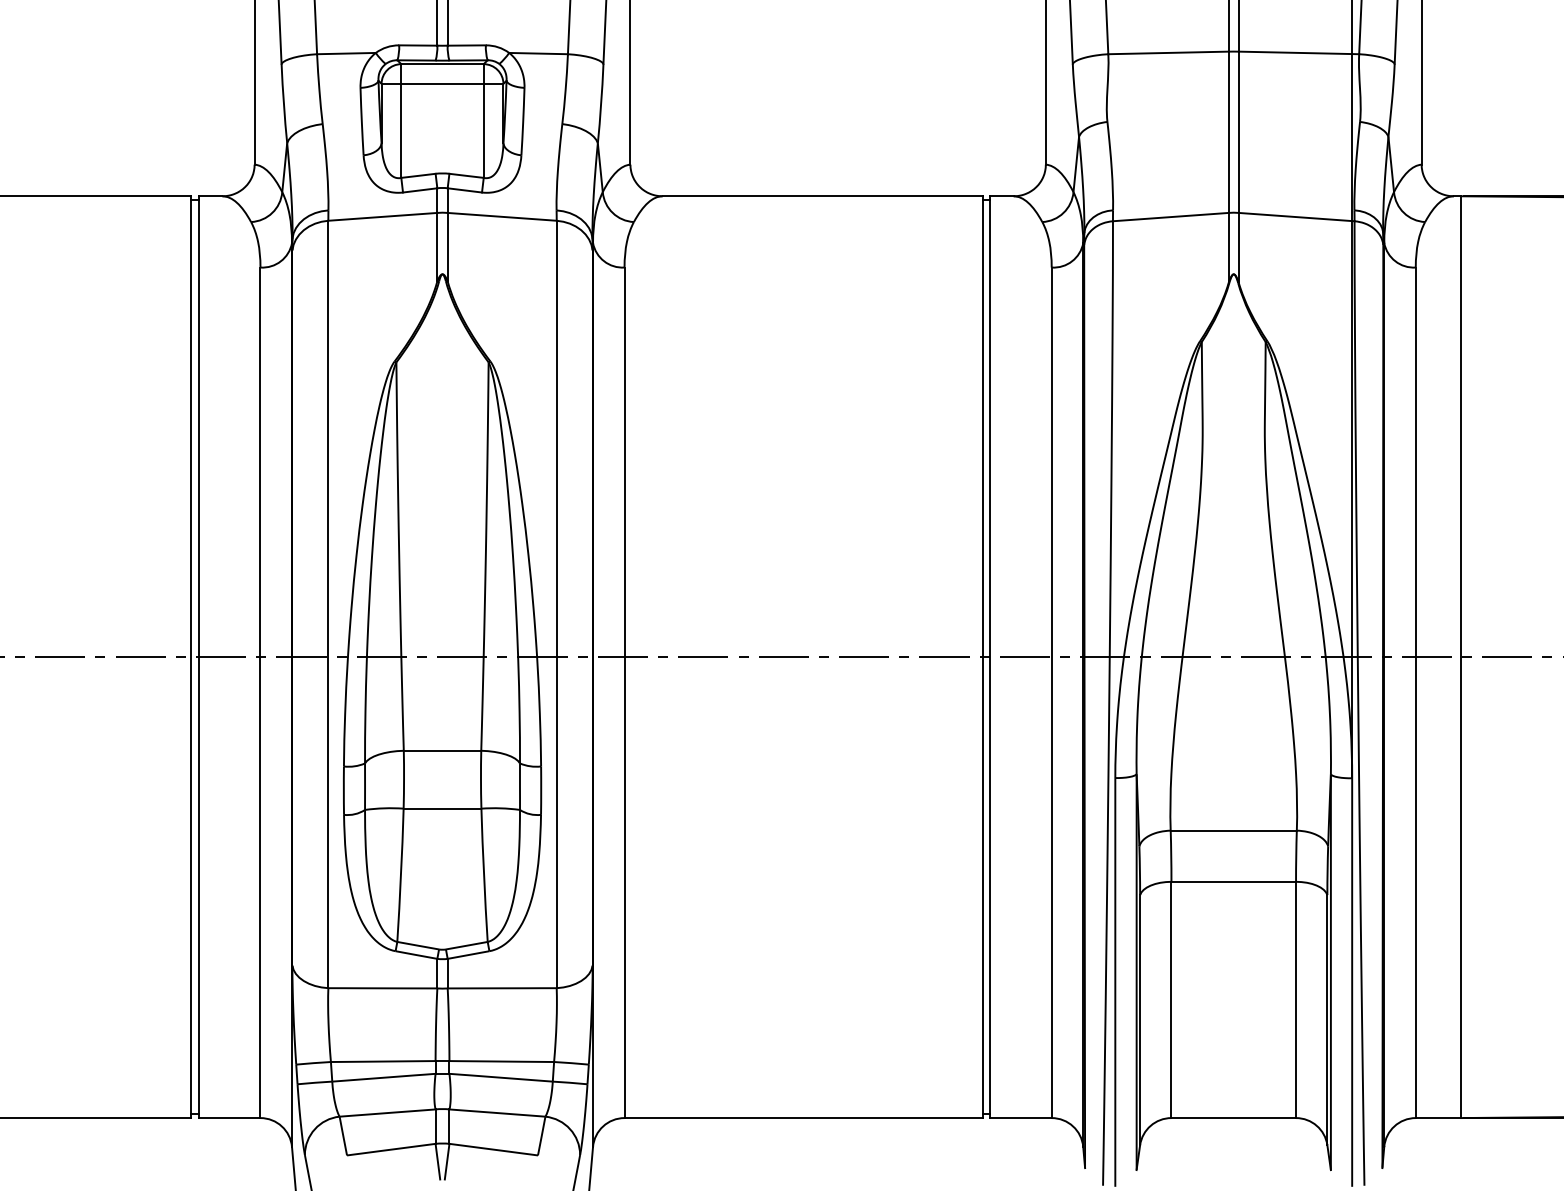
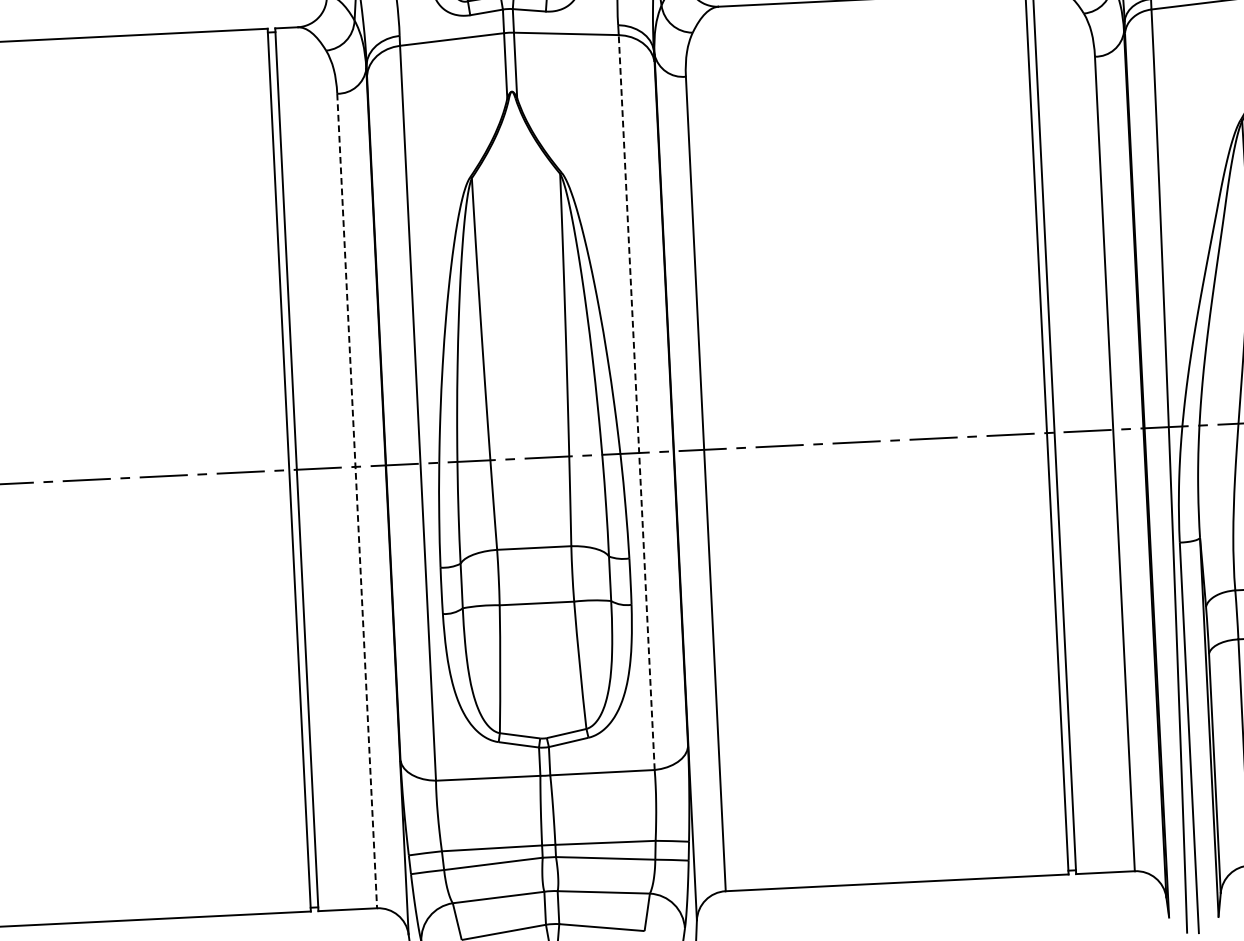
line: (556, 604) -> (636, 402), solid -> dashed
line: (260, 693) -> (357, 501), solid -> dashed

